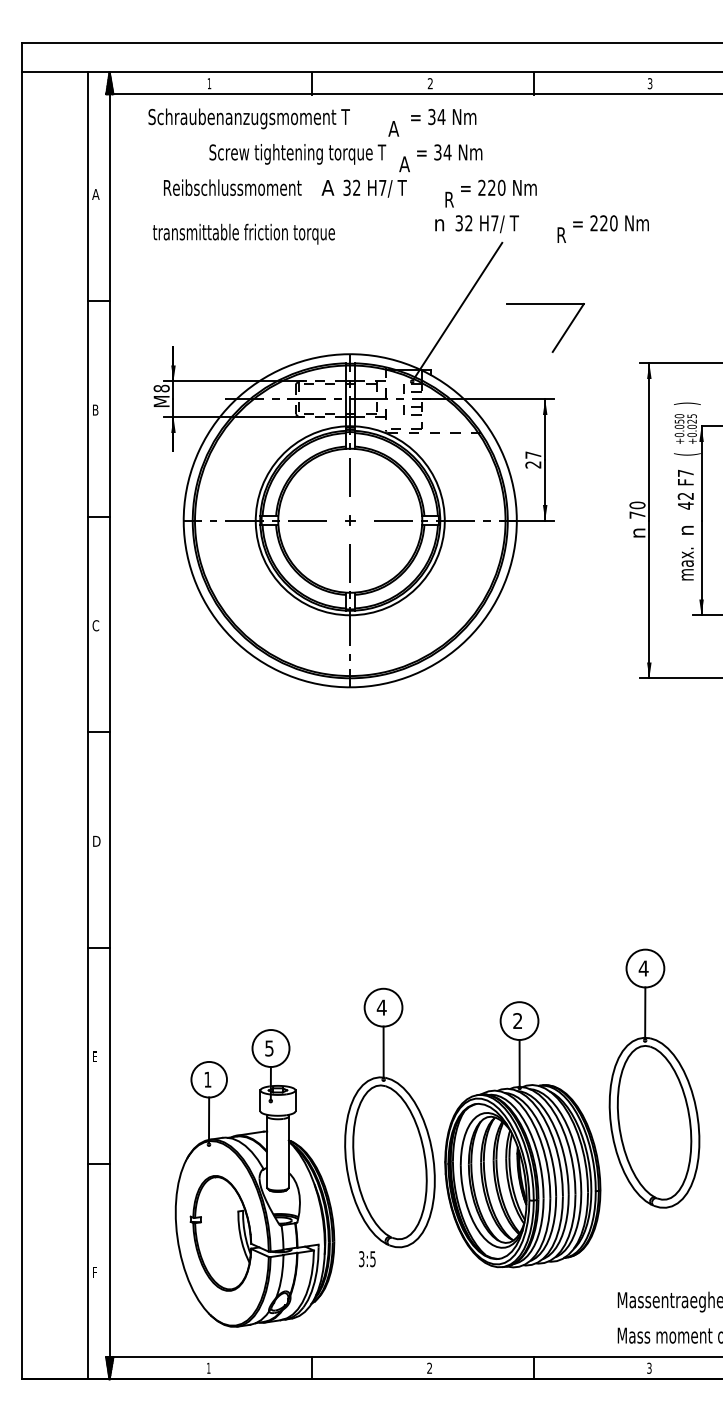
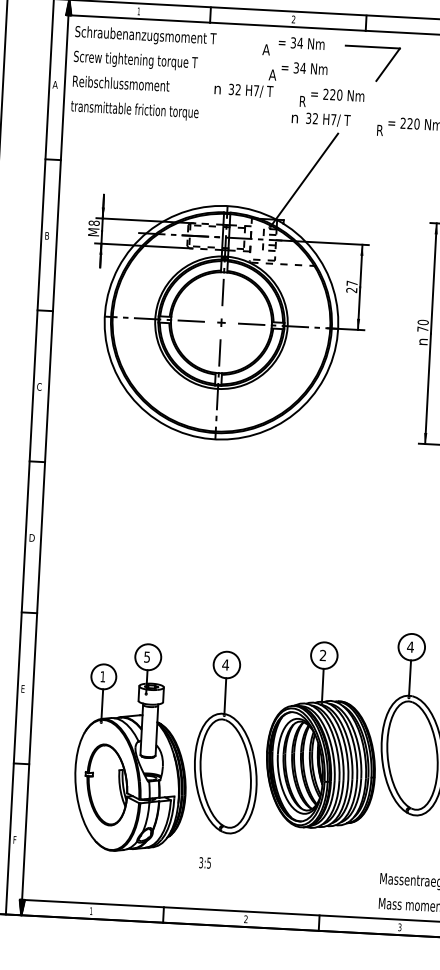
text: (248, 118) -> (145, 36), moved
text: (297, 154) -> (135, 60), moved
text: (232, 187) -> (121, 83), moved
text: (327, 187) -> (217, 88), A -> n
text: (243, 233) -> (134, 110), moved
part: (561, 336) -> (383, 70), moved
part: (522, 1134) -> (322, 735), moved
part: (254, 1178) -> (131, 747), moved
text: (367, 1259) -> (205, 863), moved

